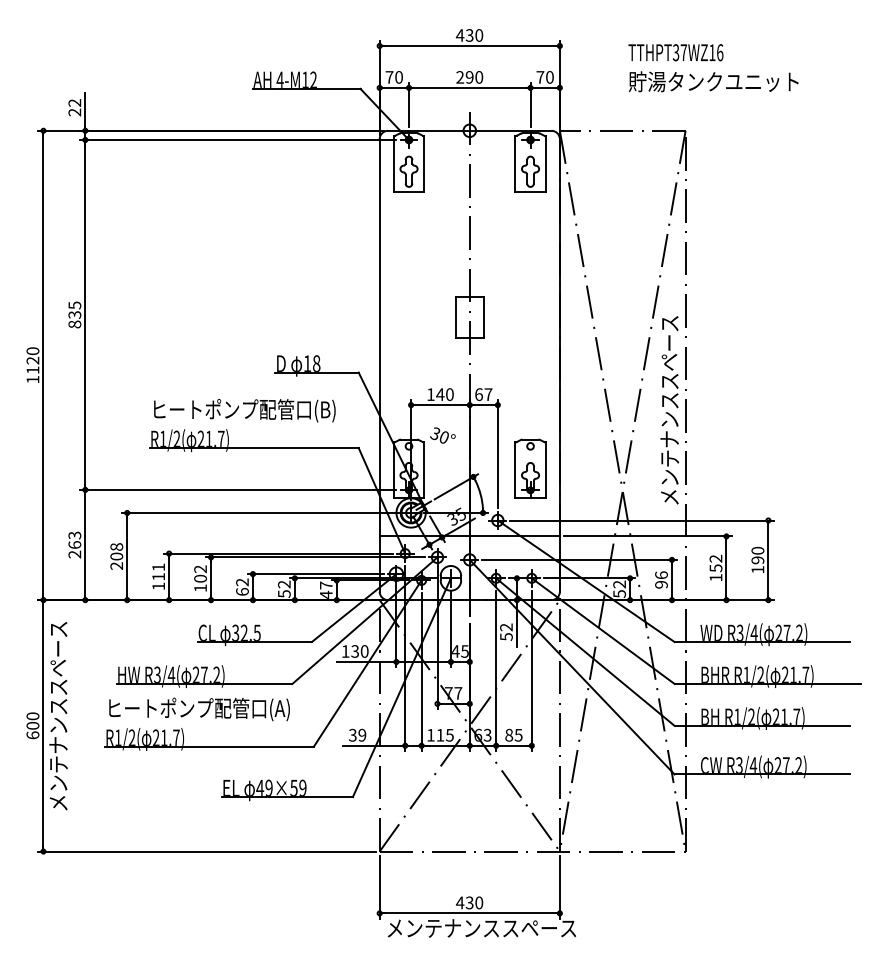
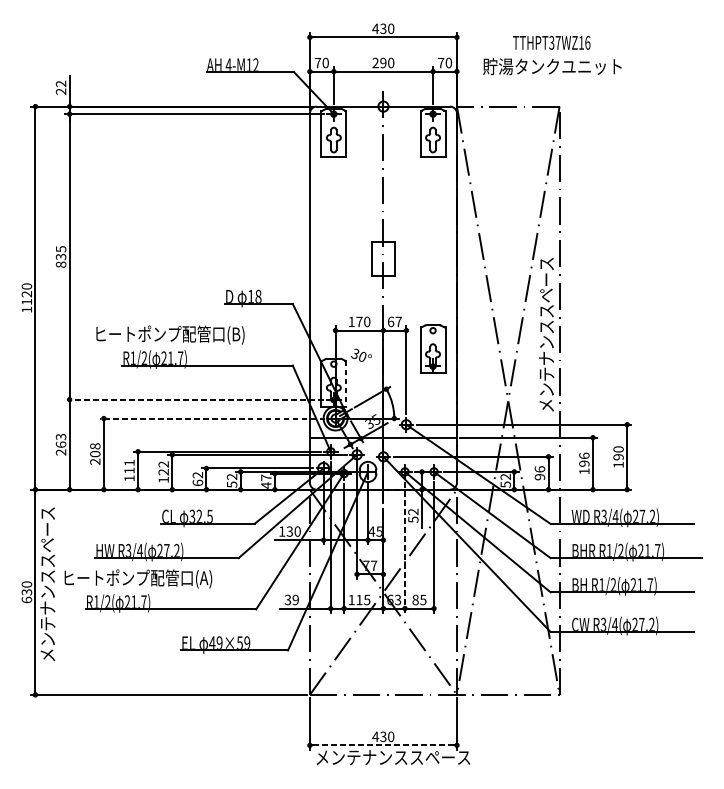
text: (713, 81) -> (552, 66), moved
text: (440, 394) -> (359, 321), 140 -> 170
text: (244, 410) -> (170, 334), moved
part: (530, 468) -> (433, 348), moved
line: (424, 470) -> (346, 383), solid -> dashed
line: (237, 489) -> (193, 399), solid -> dashed
line: (259, 512) -> (211, 418), solid -> dashed
text: (715, 563) -> (584, 459), 152 -> 196
text: (200, 578) -> (163, 472), 102 -> 122
line: (496, 671) -> (405, 547), solid -> dashed
text: (199, 709) -> (138, 578), moved
text: (32, 725) -> (26, 592), 600 -> 630
line: (469, 913) -> (383, 745), solid -> dashed

